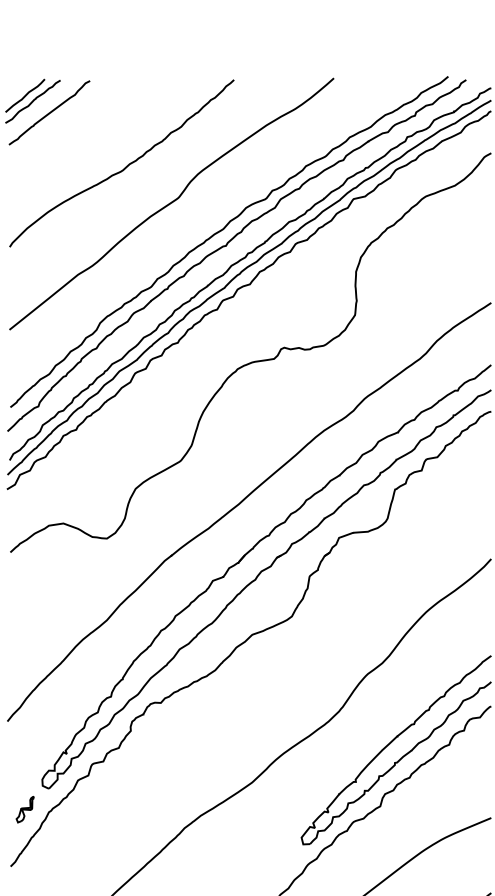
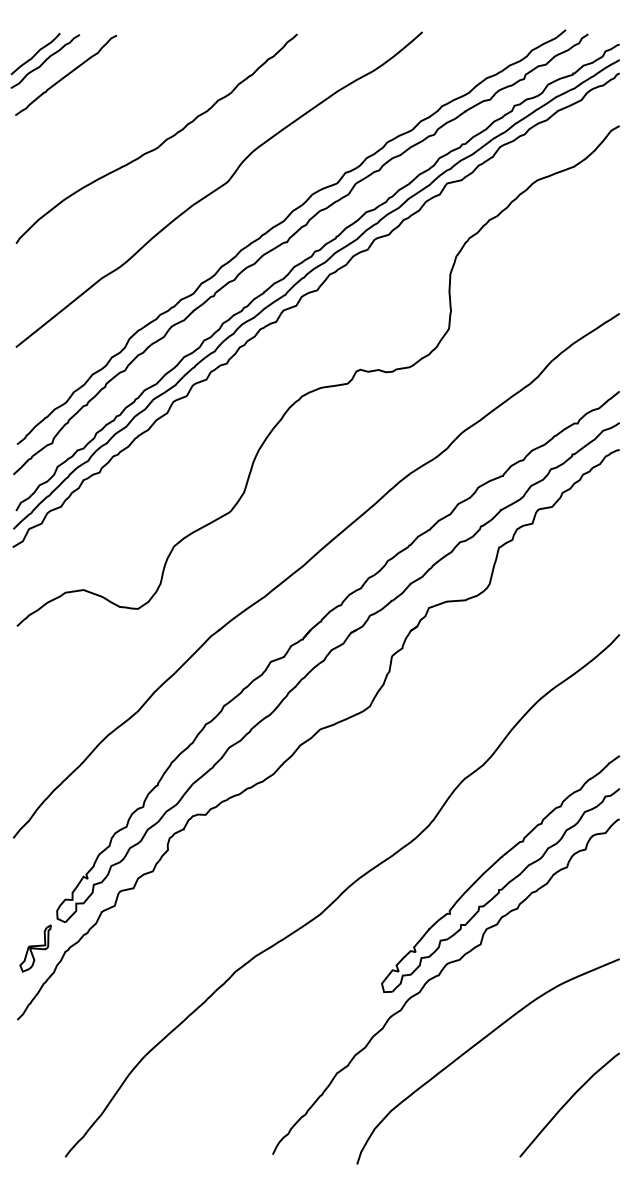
part: (25, 809) -> (35, 948), size x1.43

